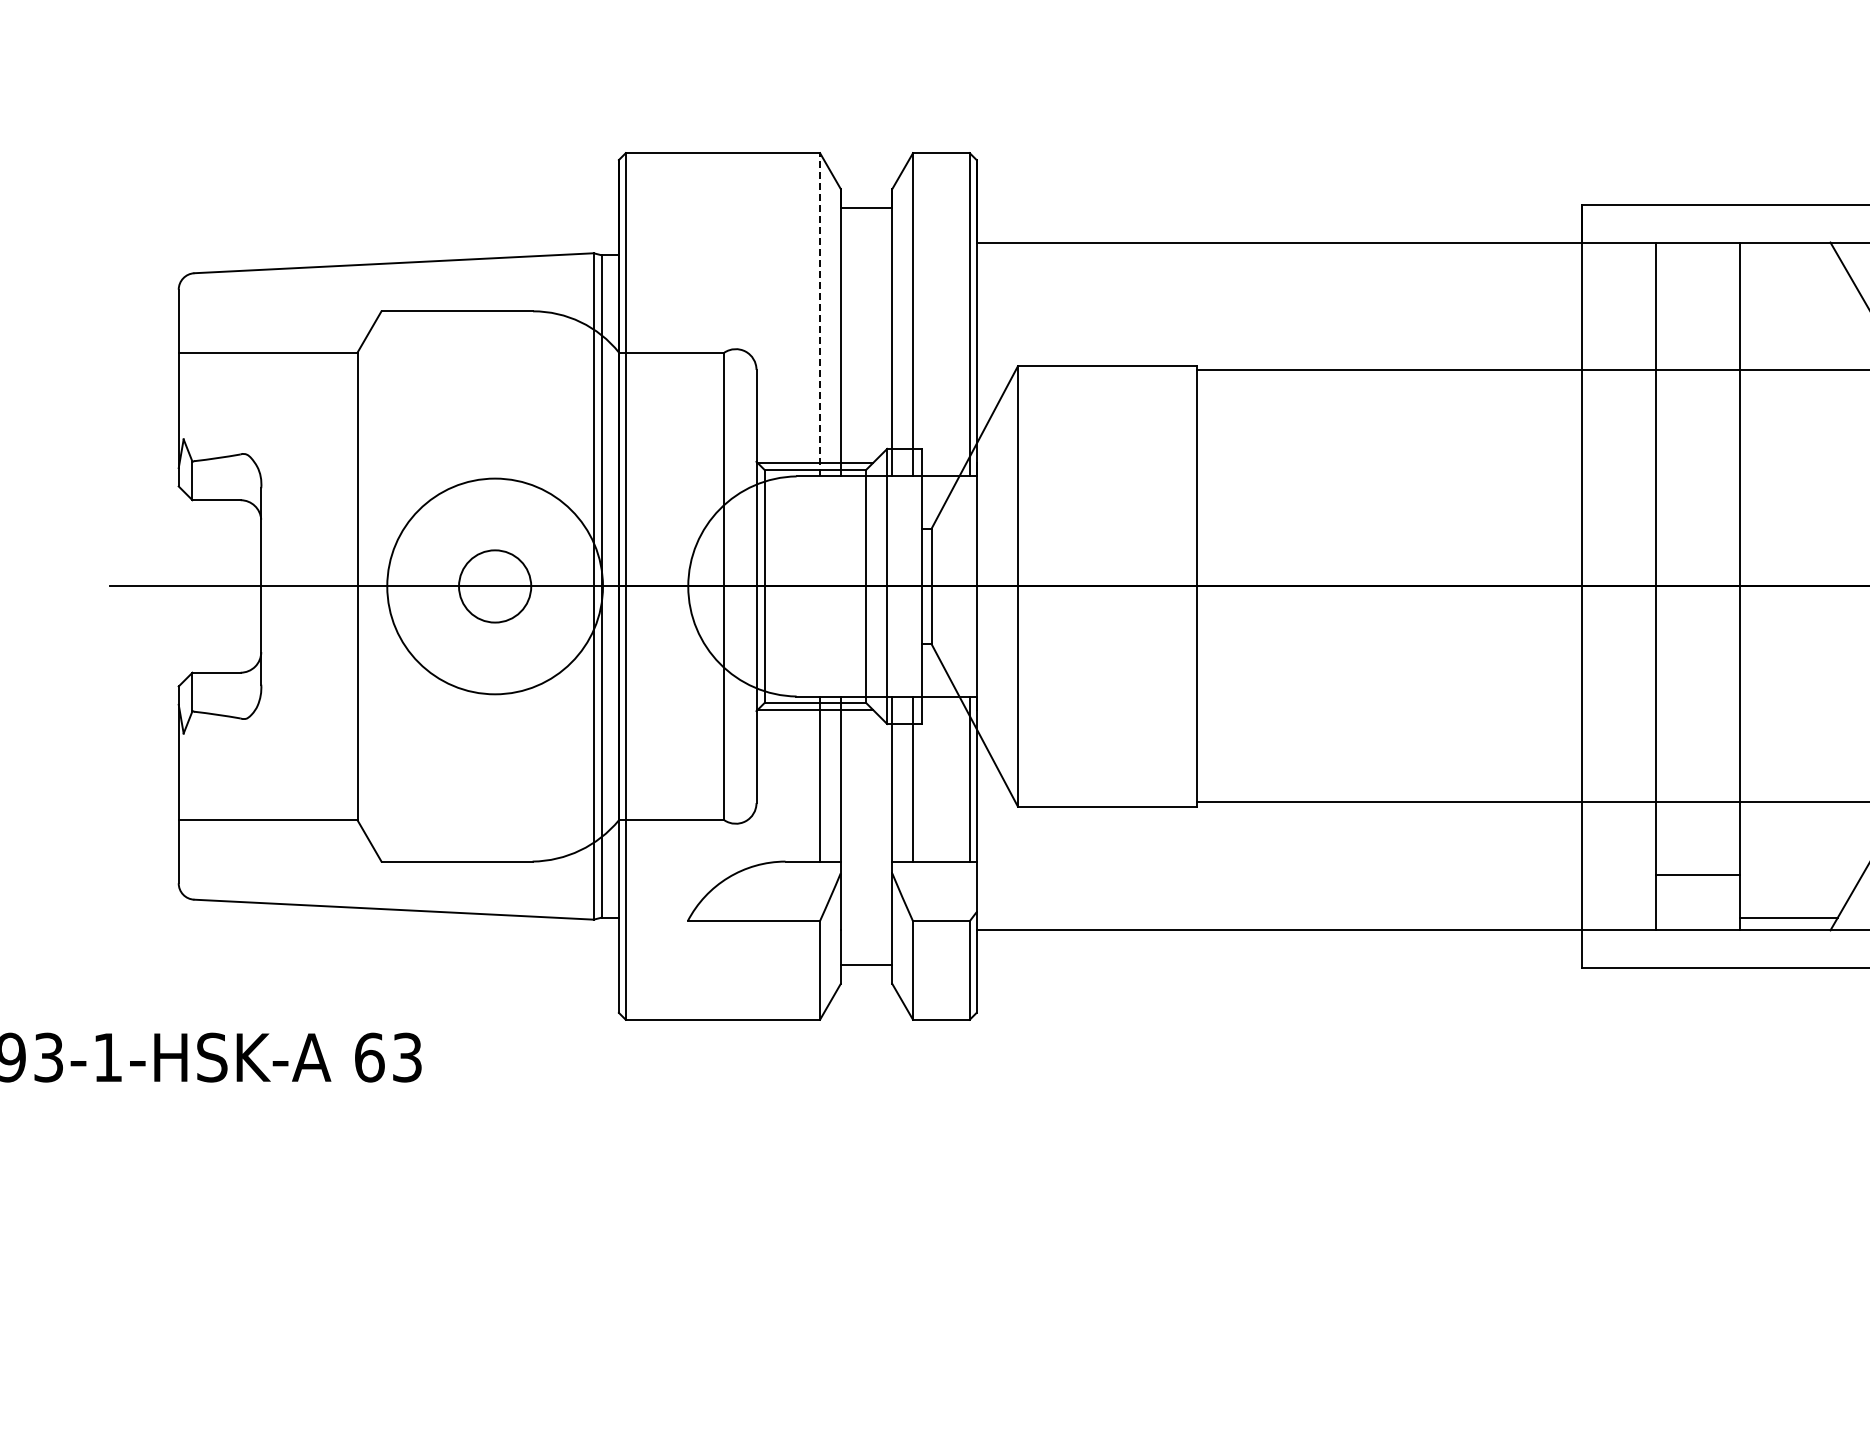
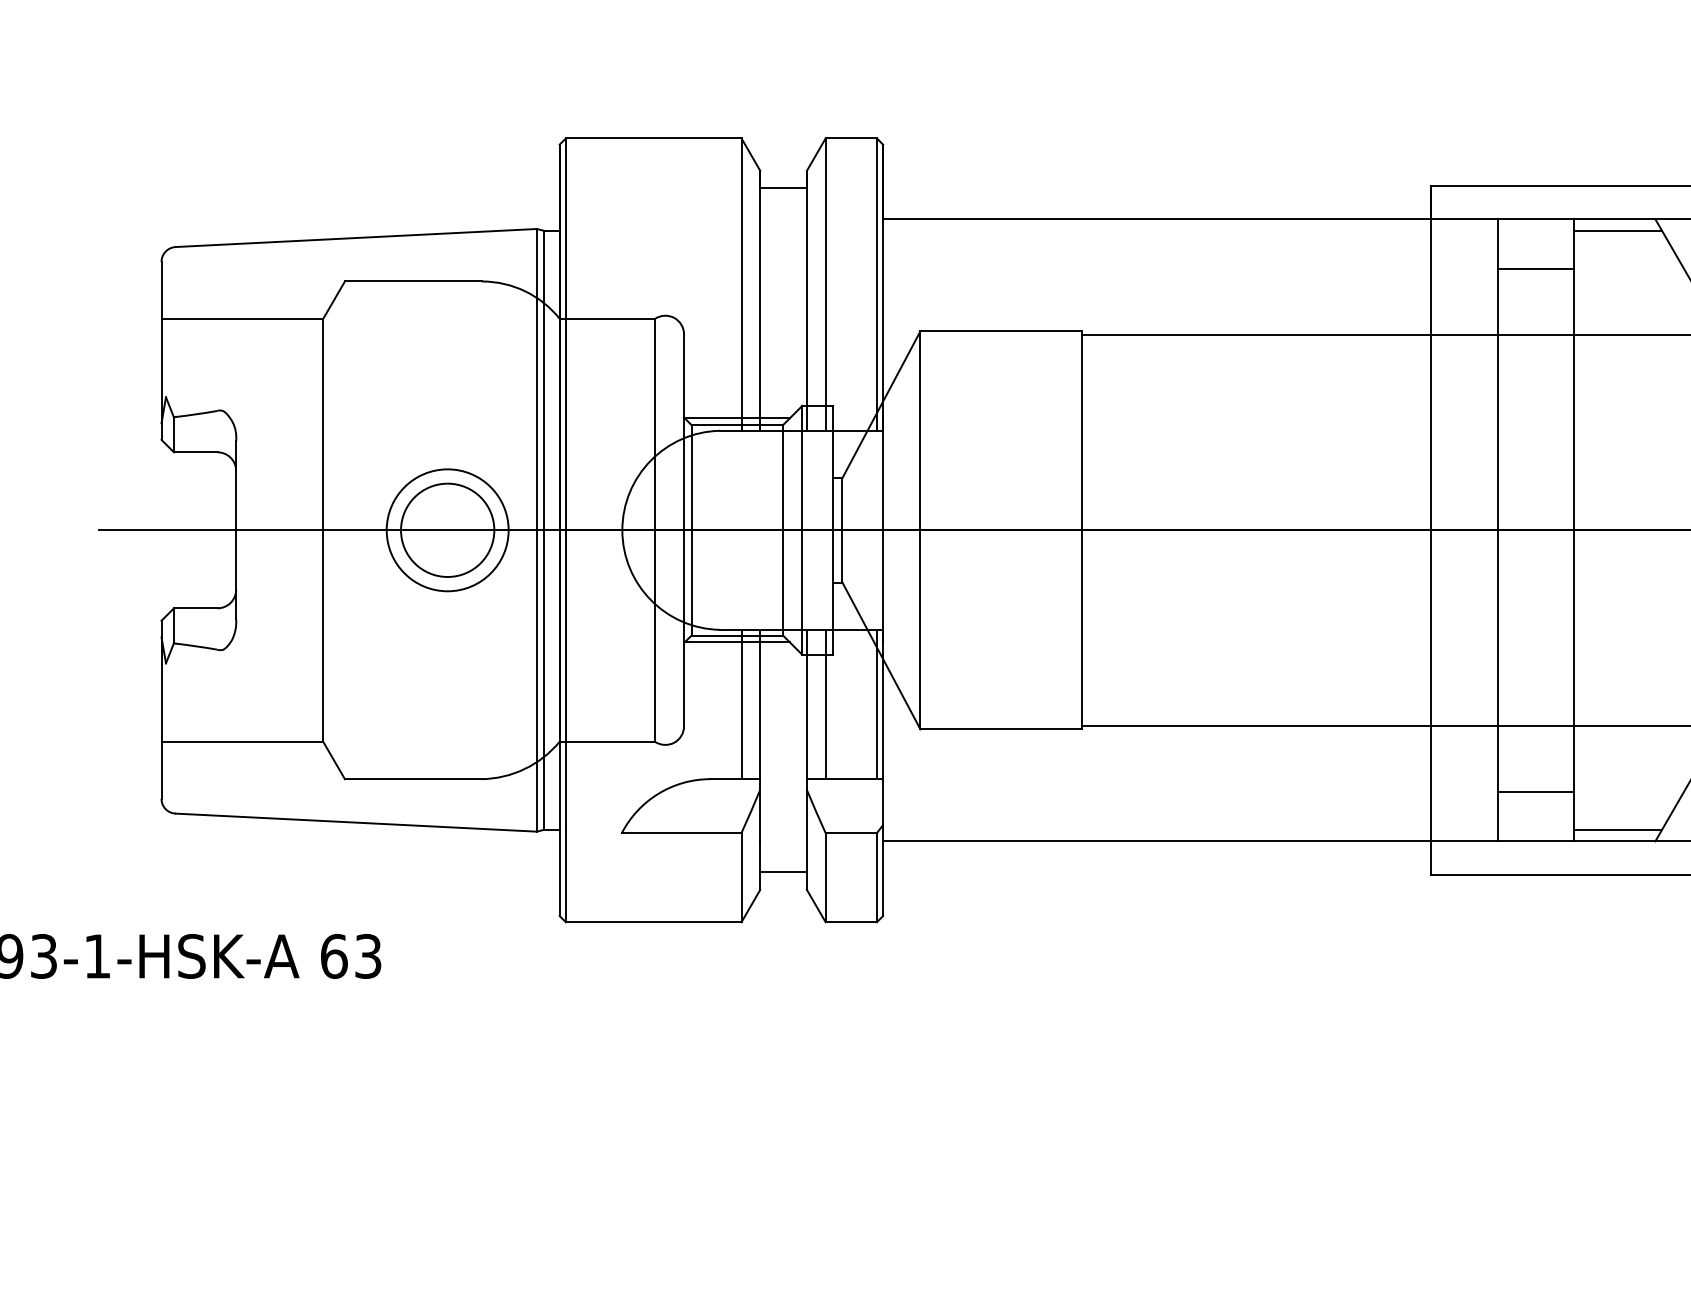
line: (1788, 255) -> (1617, 231), added
line: (1698, 297) -> (1536, 268), added
line: (820, 314) -> (741, 284), dashed -> solid
circle: (494, 586) -> (447, 530), size x0.62
circle: (494, 586) -> (447, 530), size x1.43

